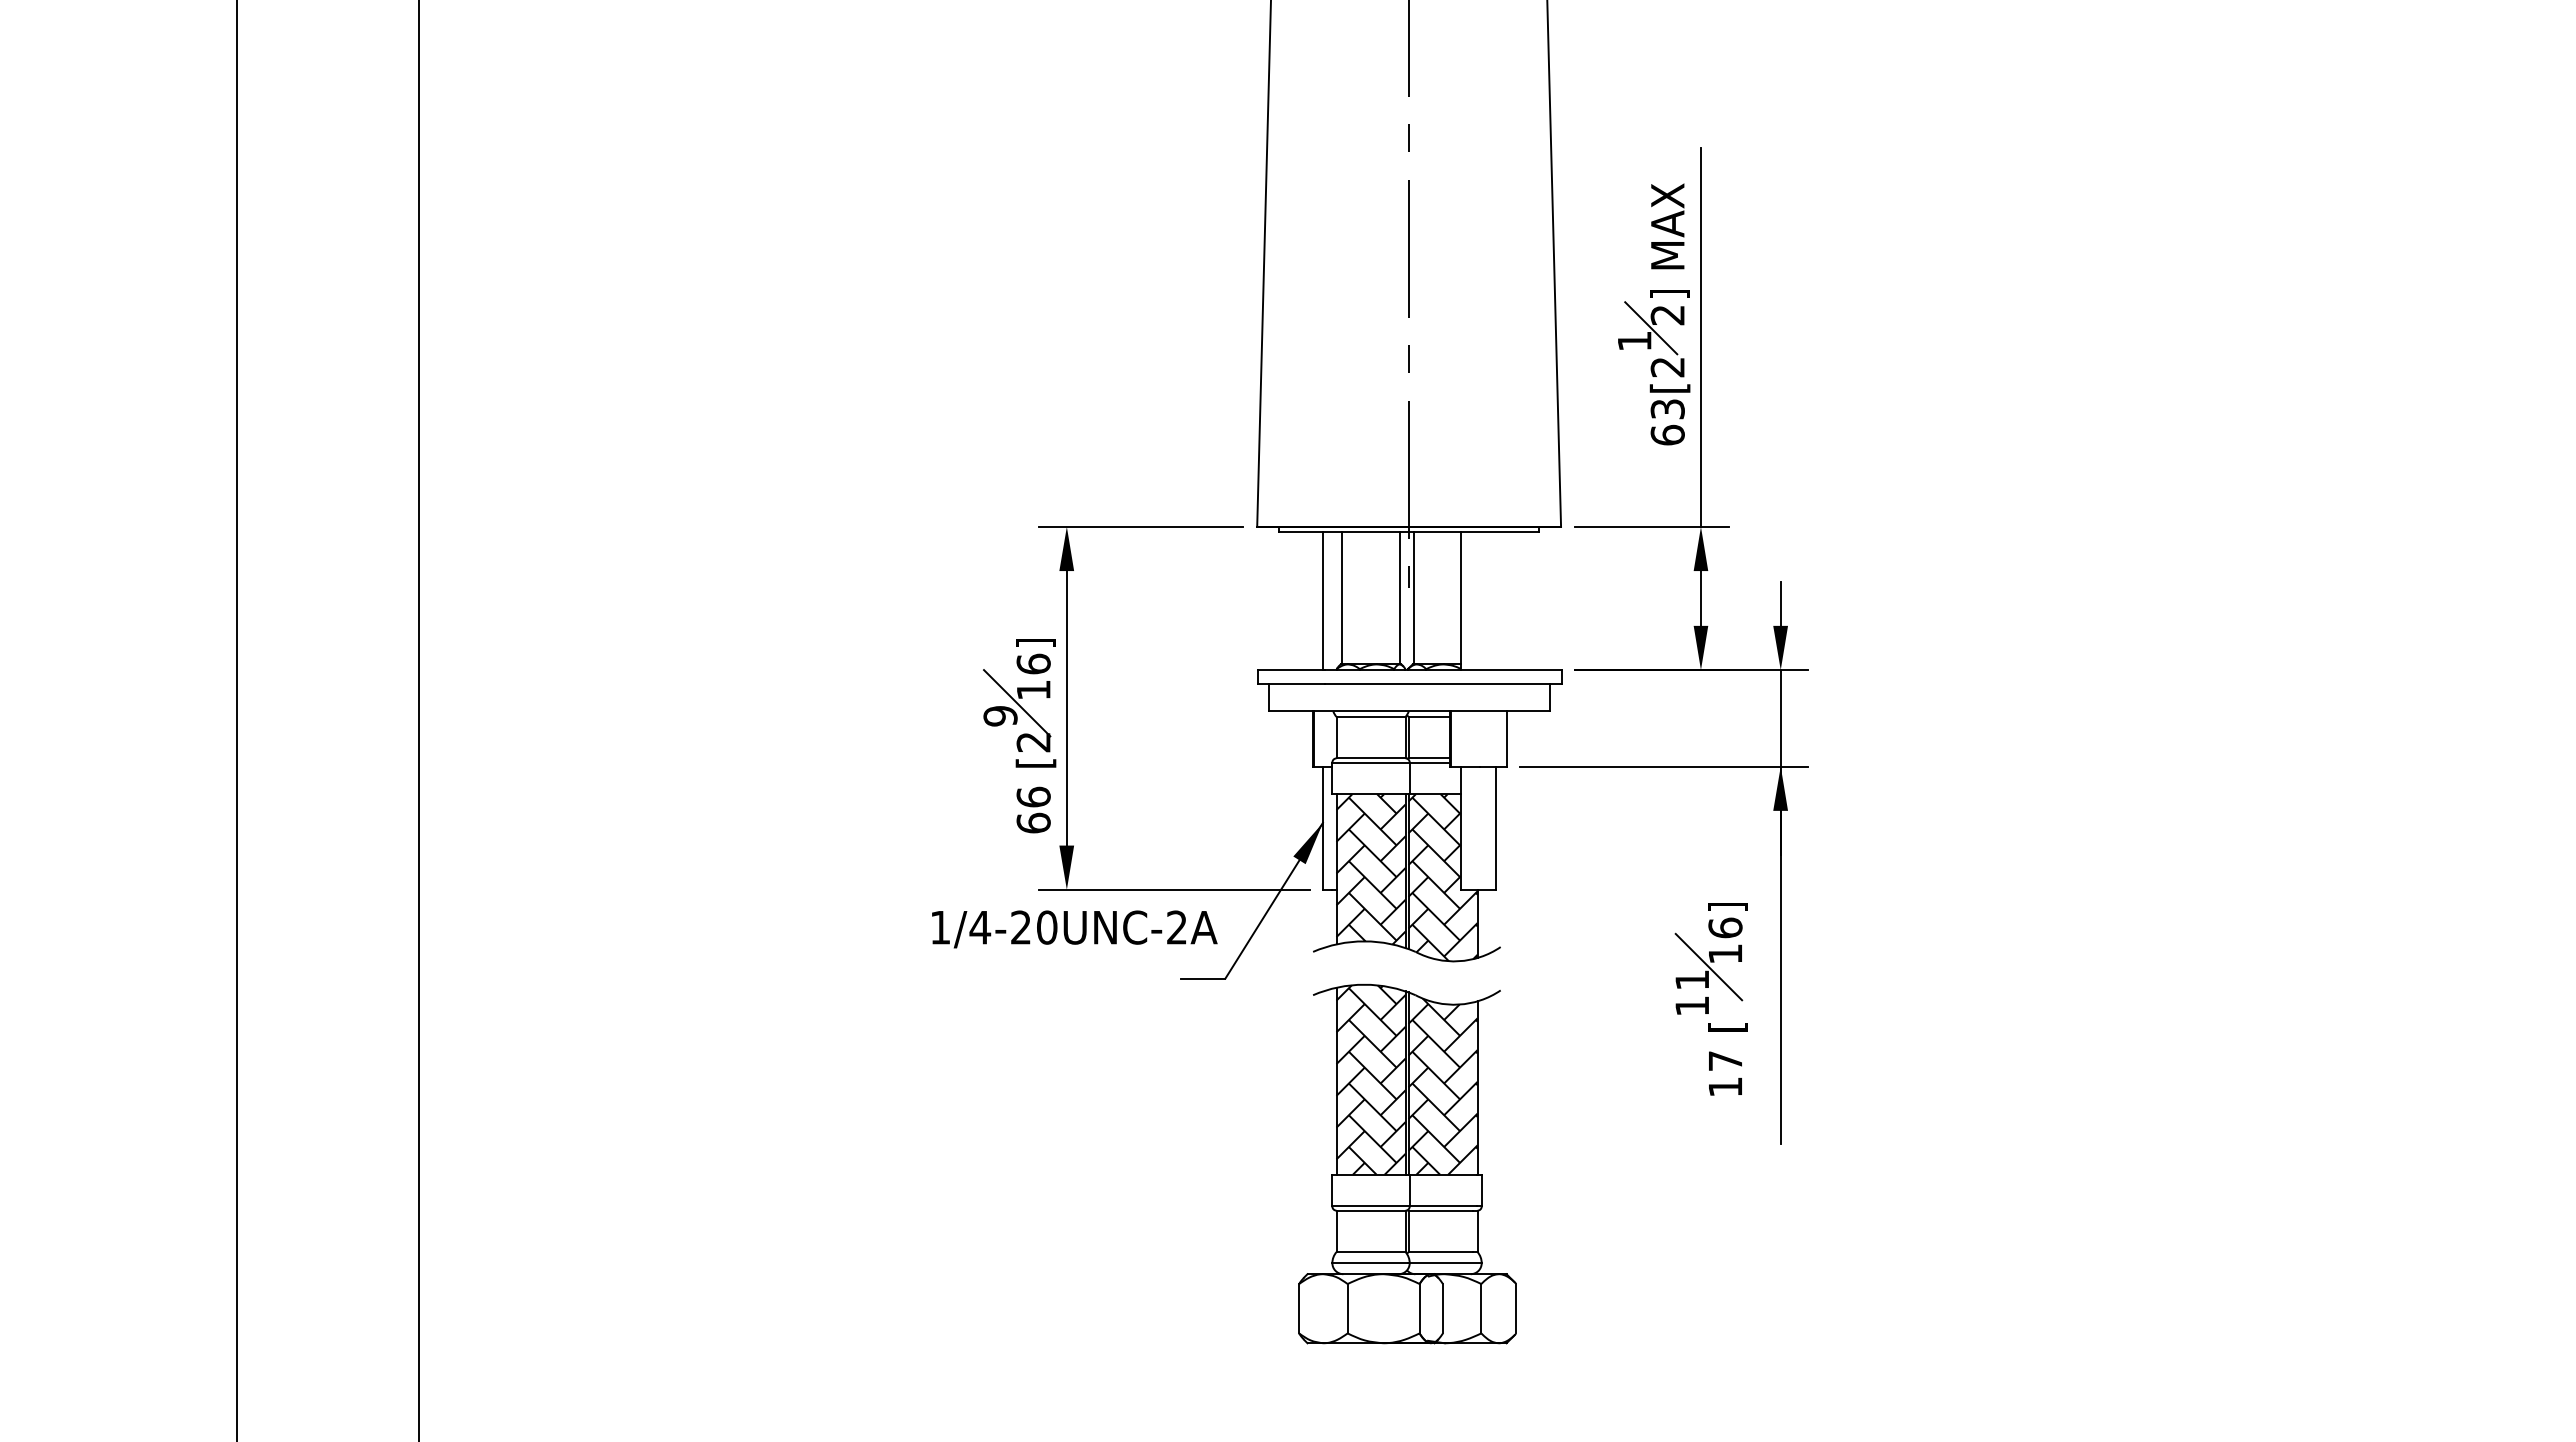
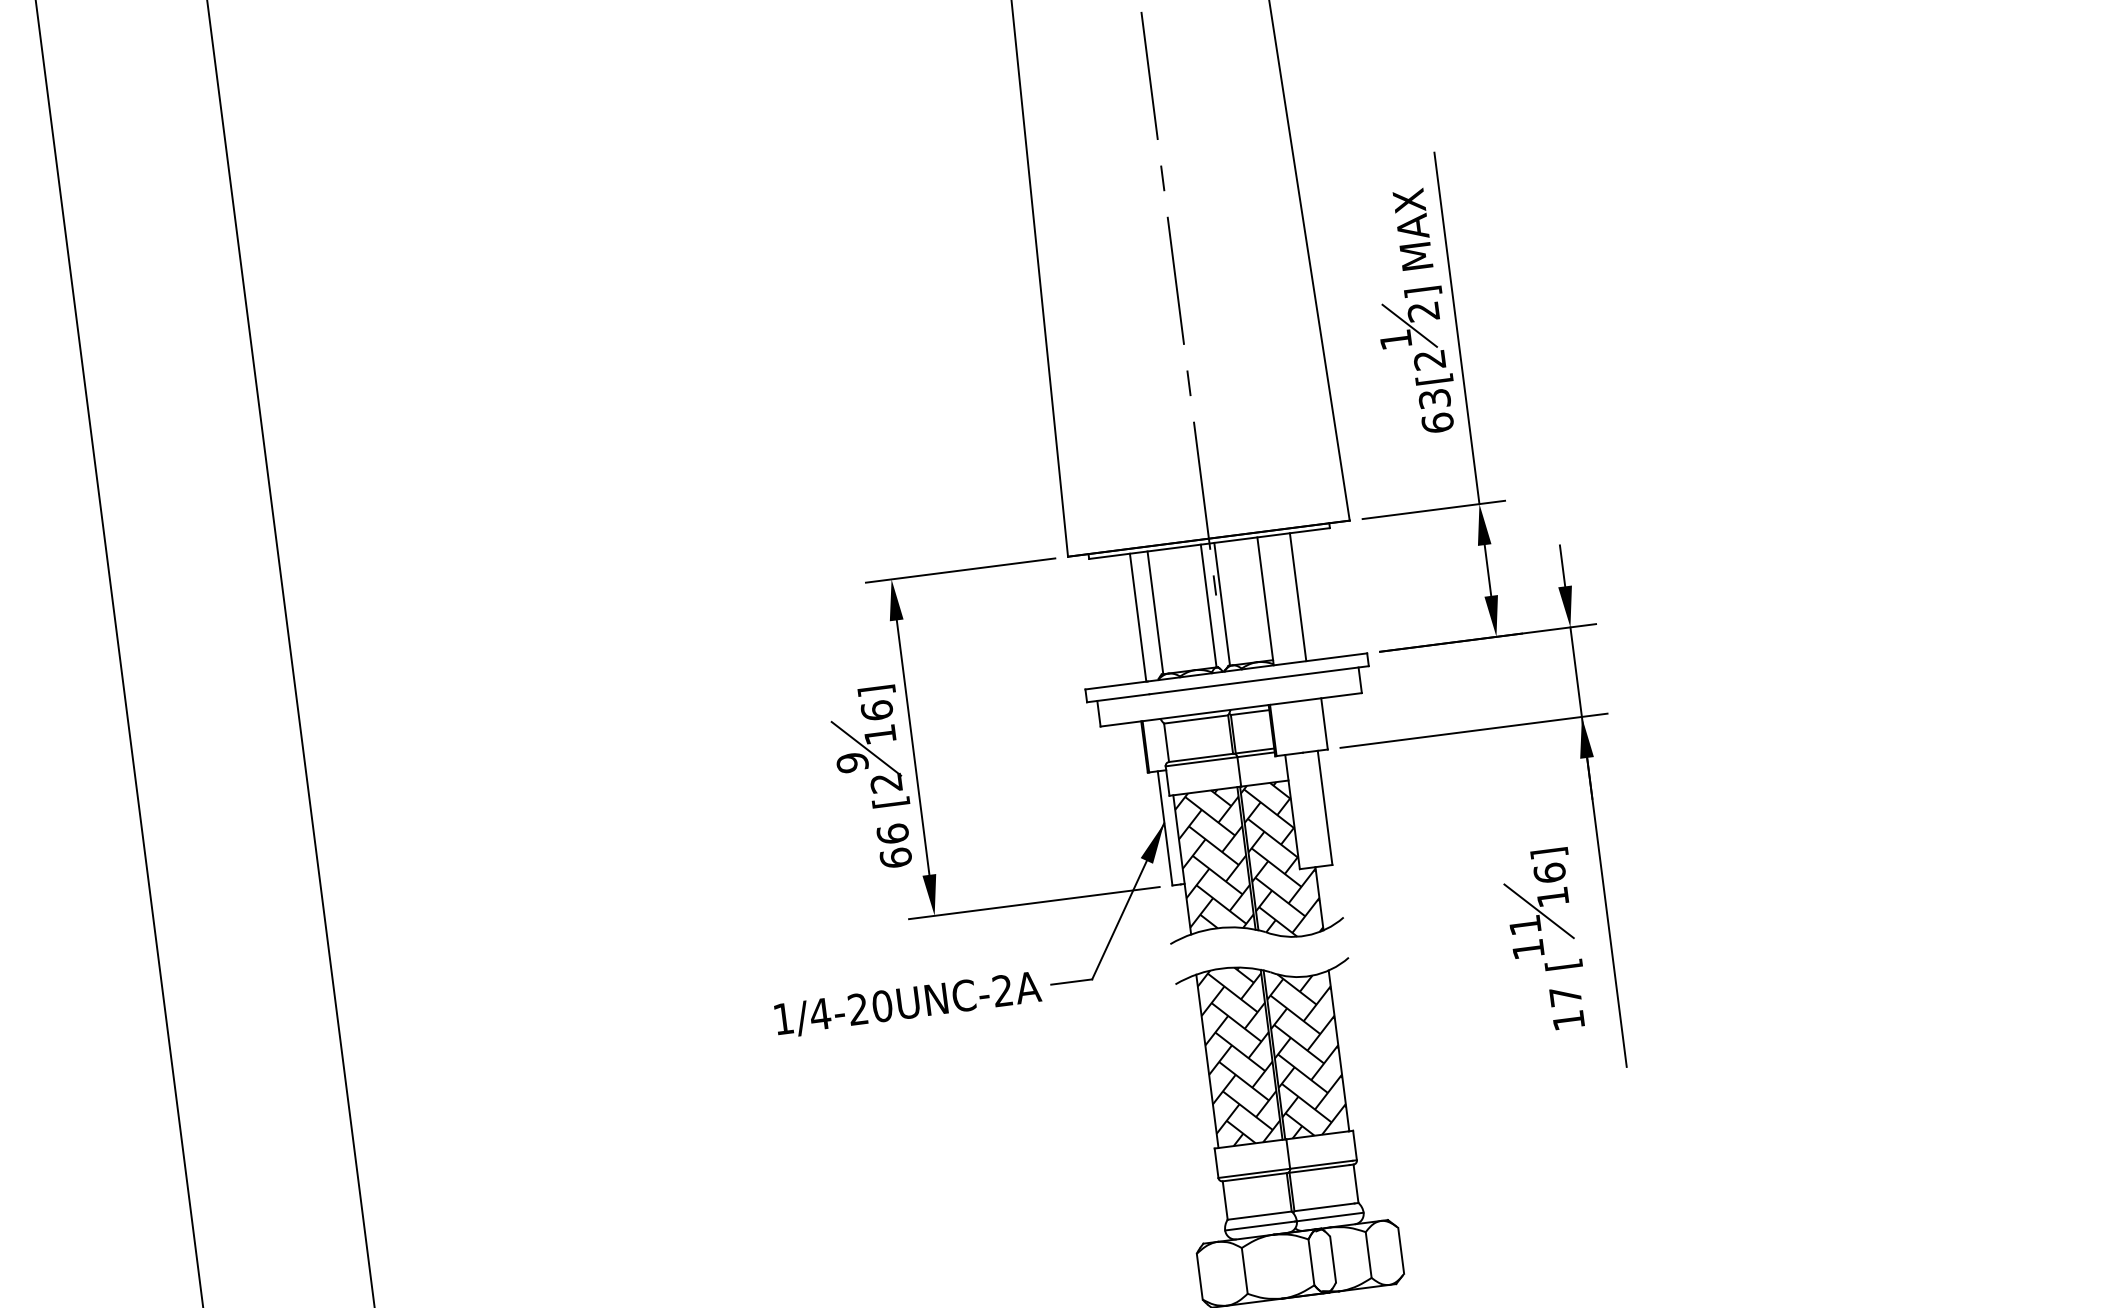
line: (1495, 601) -> (1297, 597), added
text: (1074, 929) -> (908, 1004), moved

